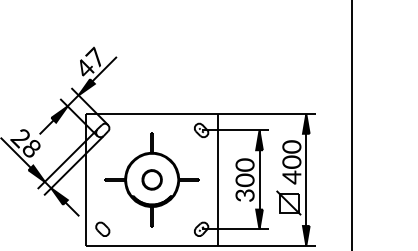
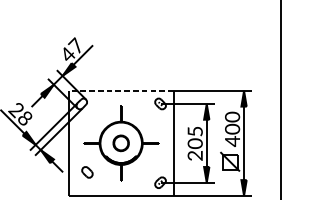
line: (151, 114) -> (120, 91), solid -> dashed
text: (244, 179) -> (194, 143), 300 -> 205
part: (102, 228) -> (87, 171), moved

